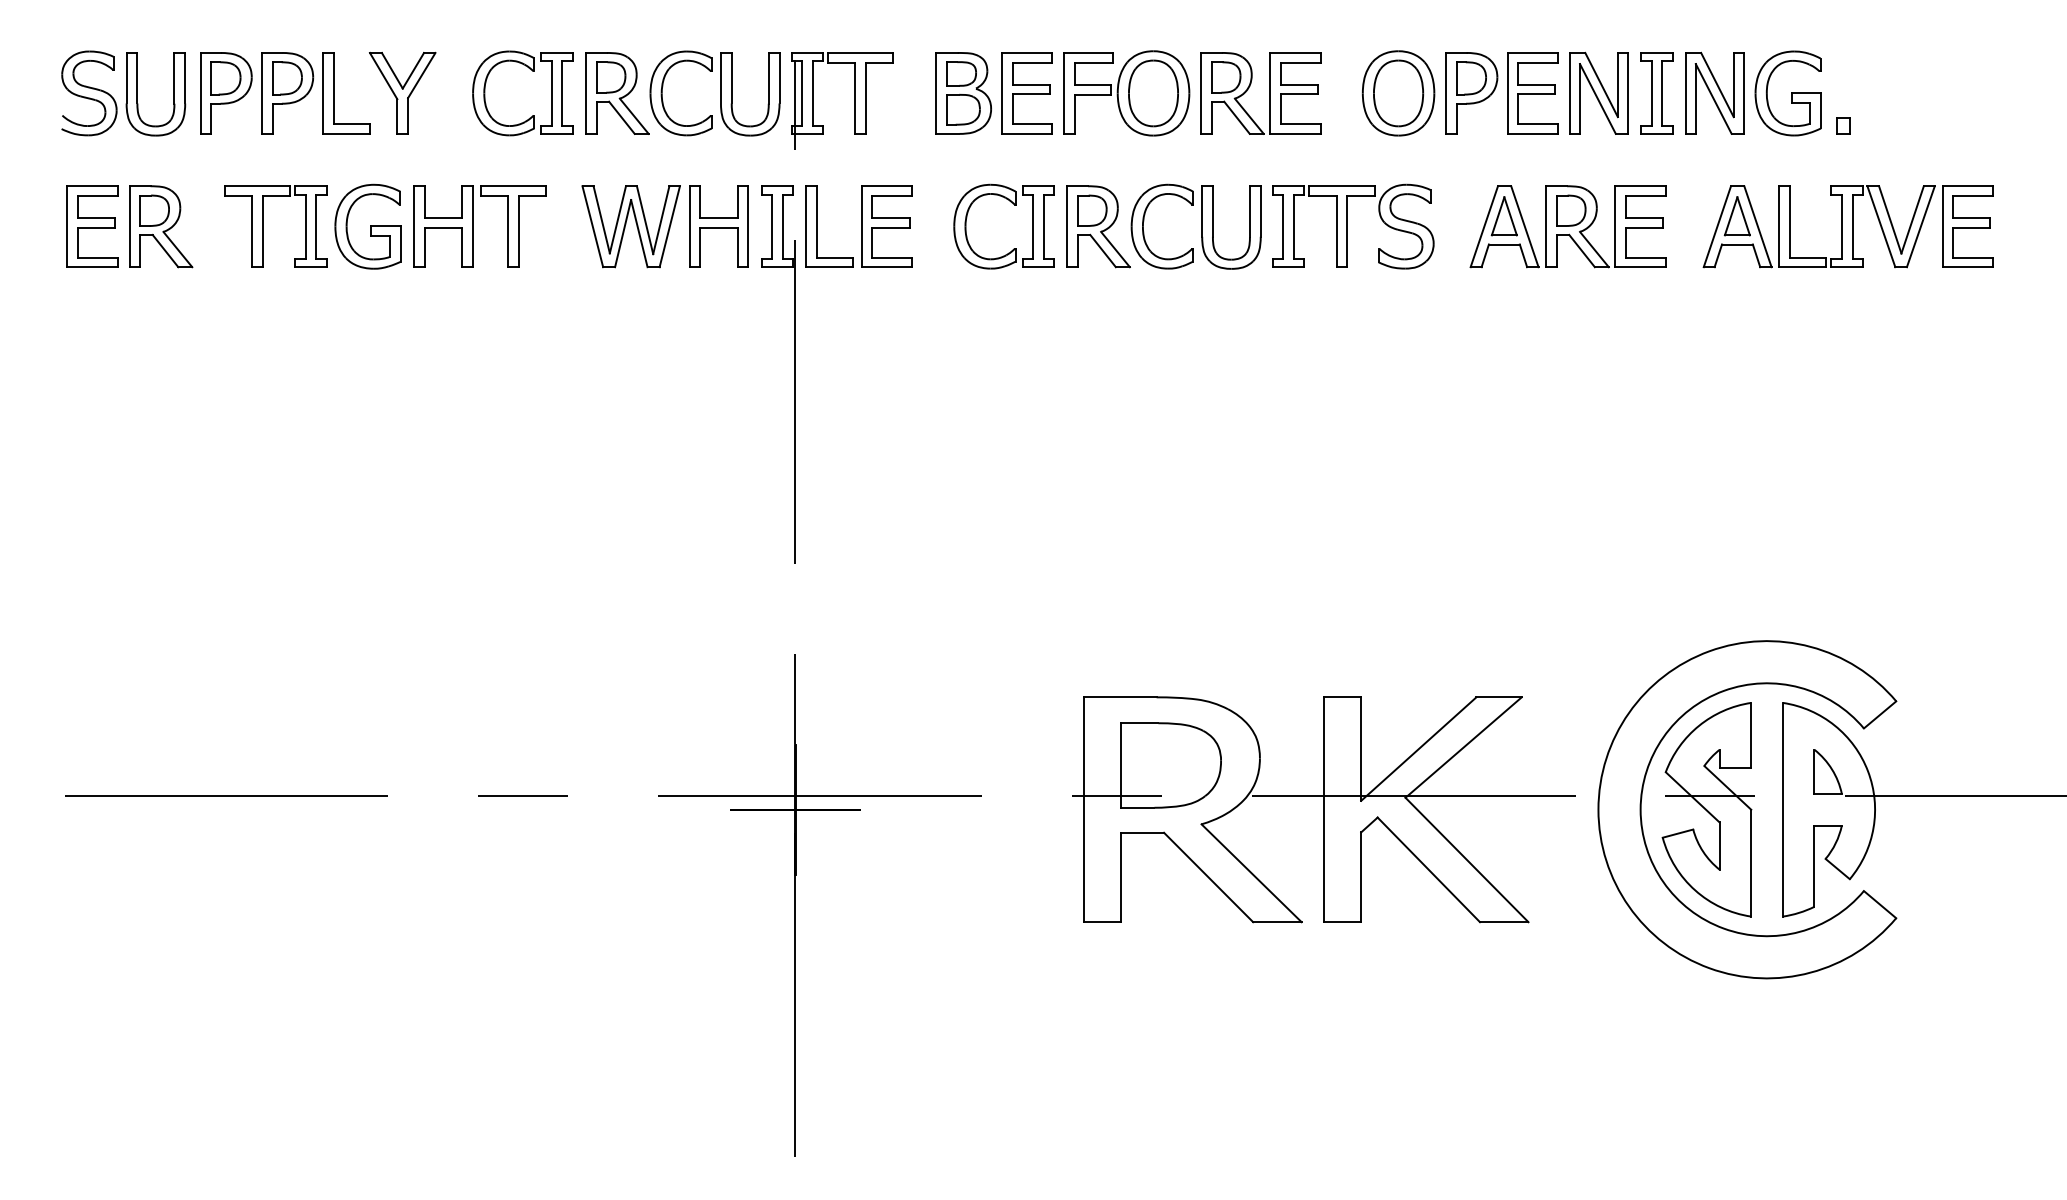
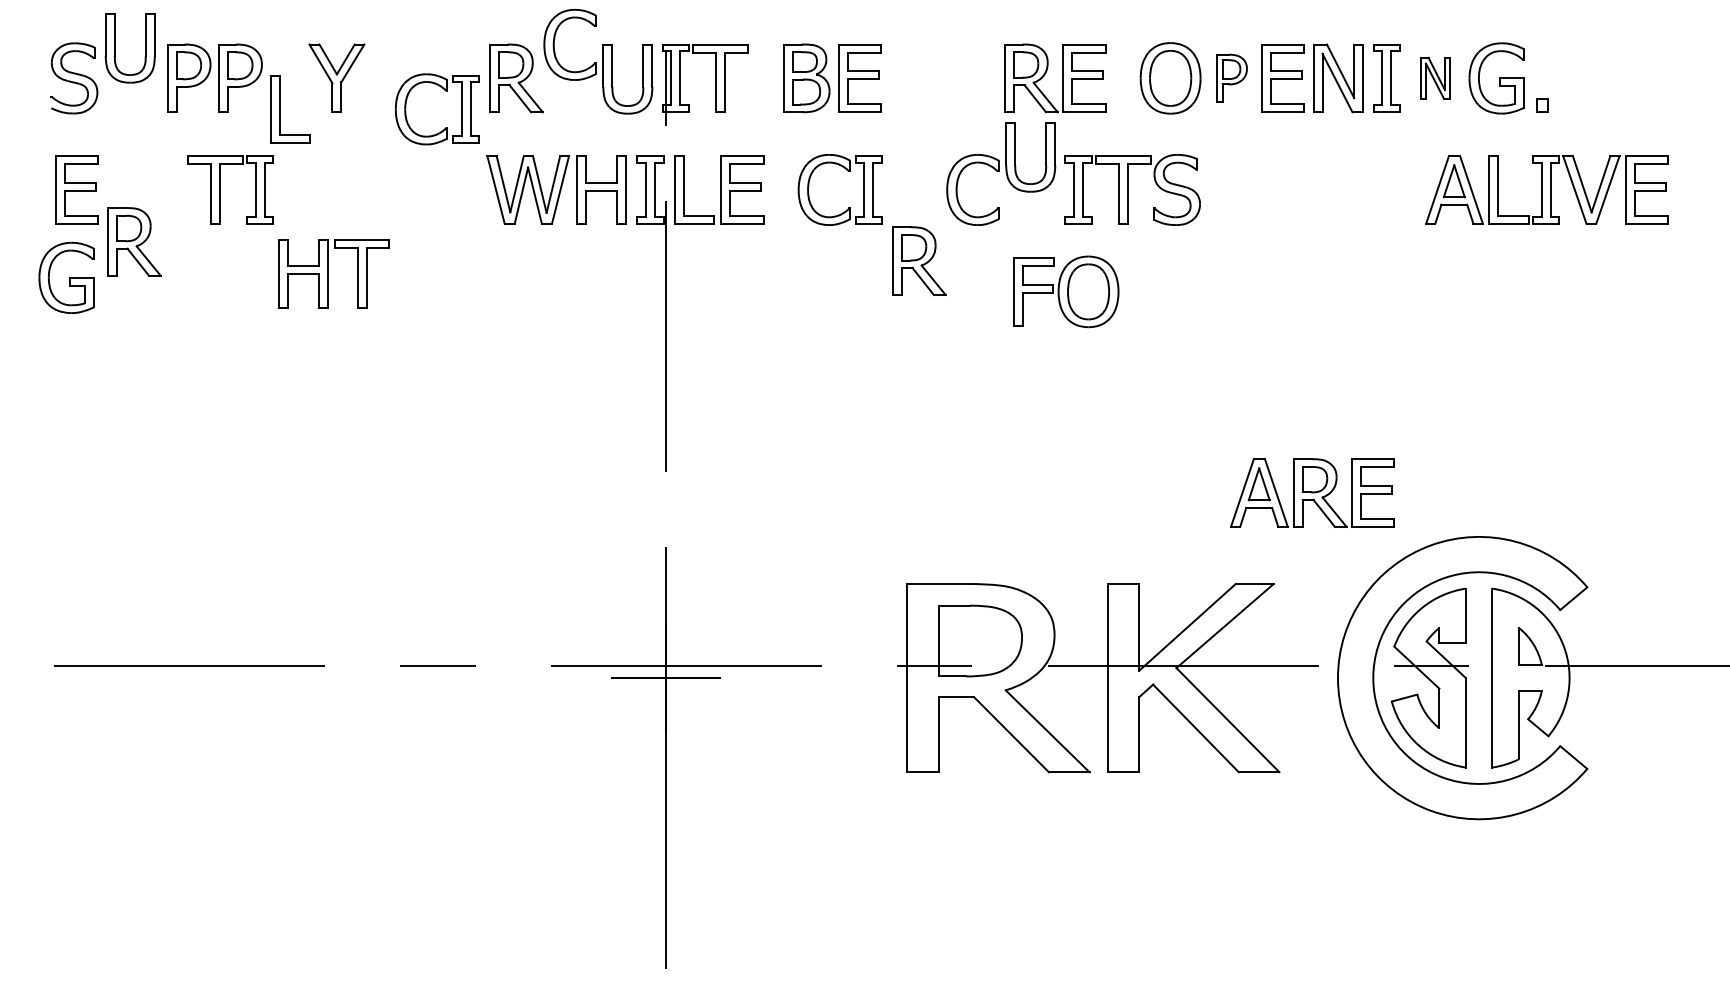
part: (532, 71) -> (445, 91), moved
part: (1714, 92) -> (1435, 77), size x0.6
part: (334, 93) -> (279, 109), moved
part: (662, 93) -> (554, 44), moved
part: (1126, 93) -> (1065, 291), moved
part: (1471, 93) -> (1231, 78), size x0.7
part: (137, 94) -> (114, 48), moved
part: (161, 226) -> (134, 241), moved
part: (367, 226) -> (66, 277), moved
part: (479, 226) -> (333, 273), moved
part: (1098, 226) -> (919, 260), moved
part: (1567, 226) -> (1312, 492), moved
part: (1213, 227) -> (1015, 157), moved

